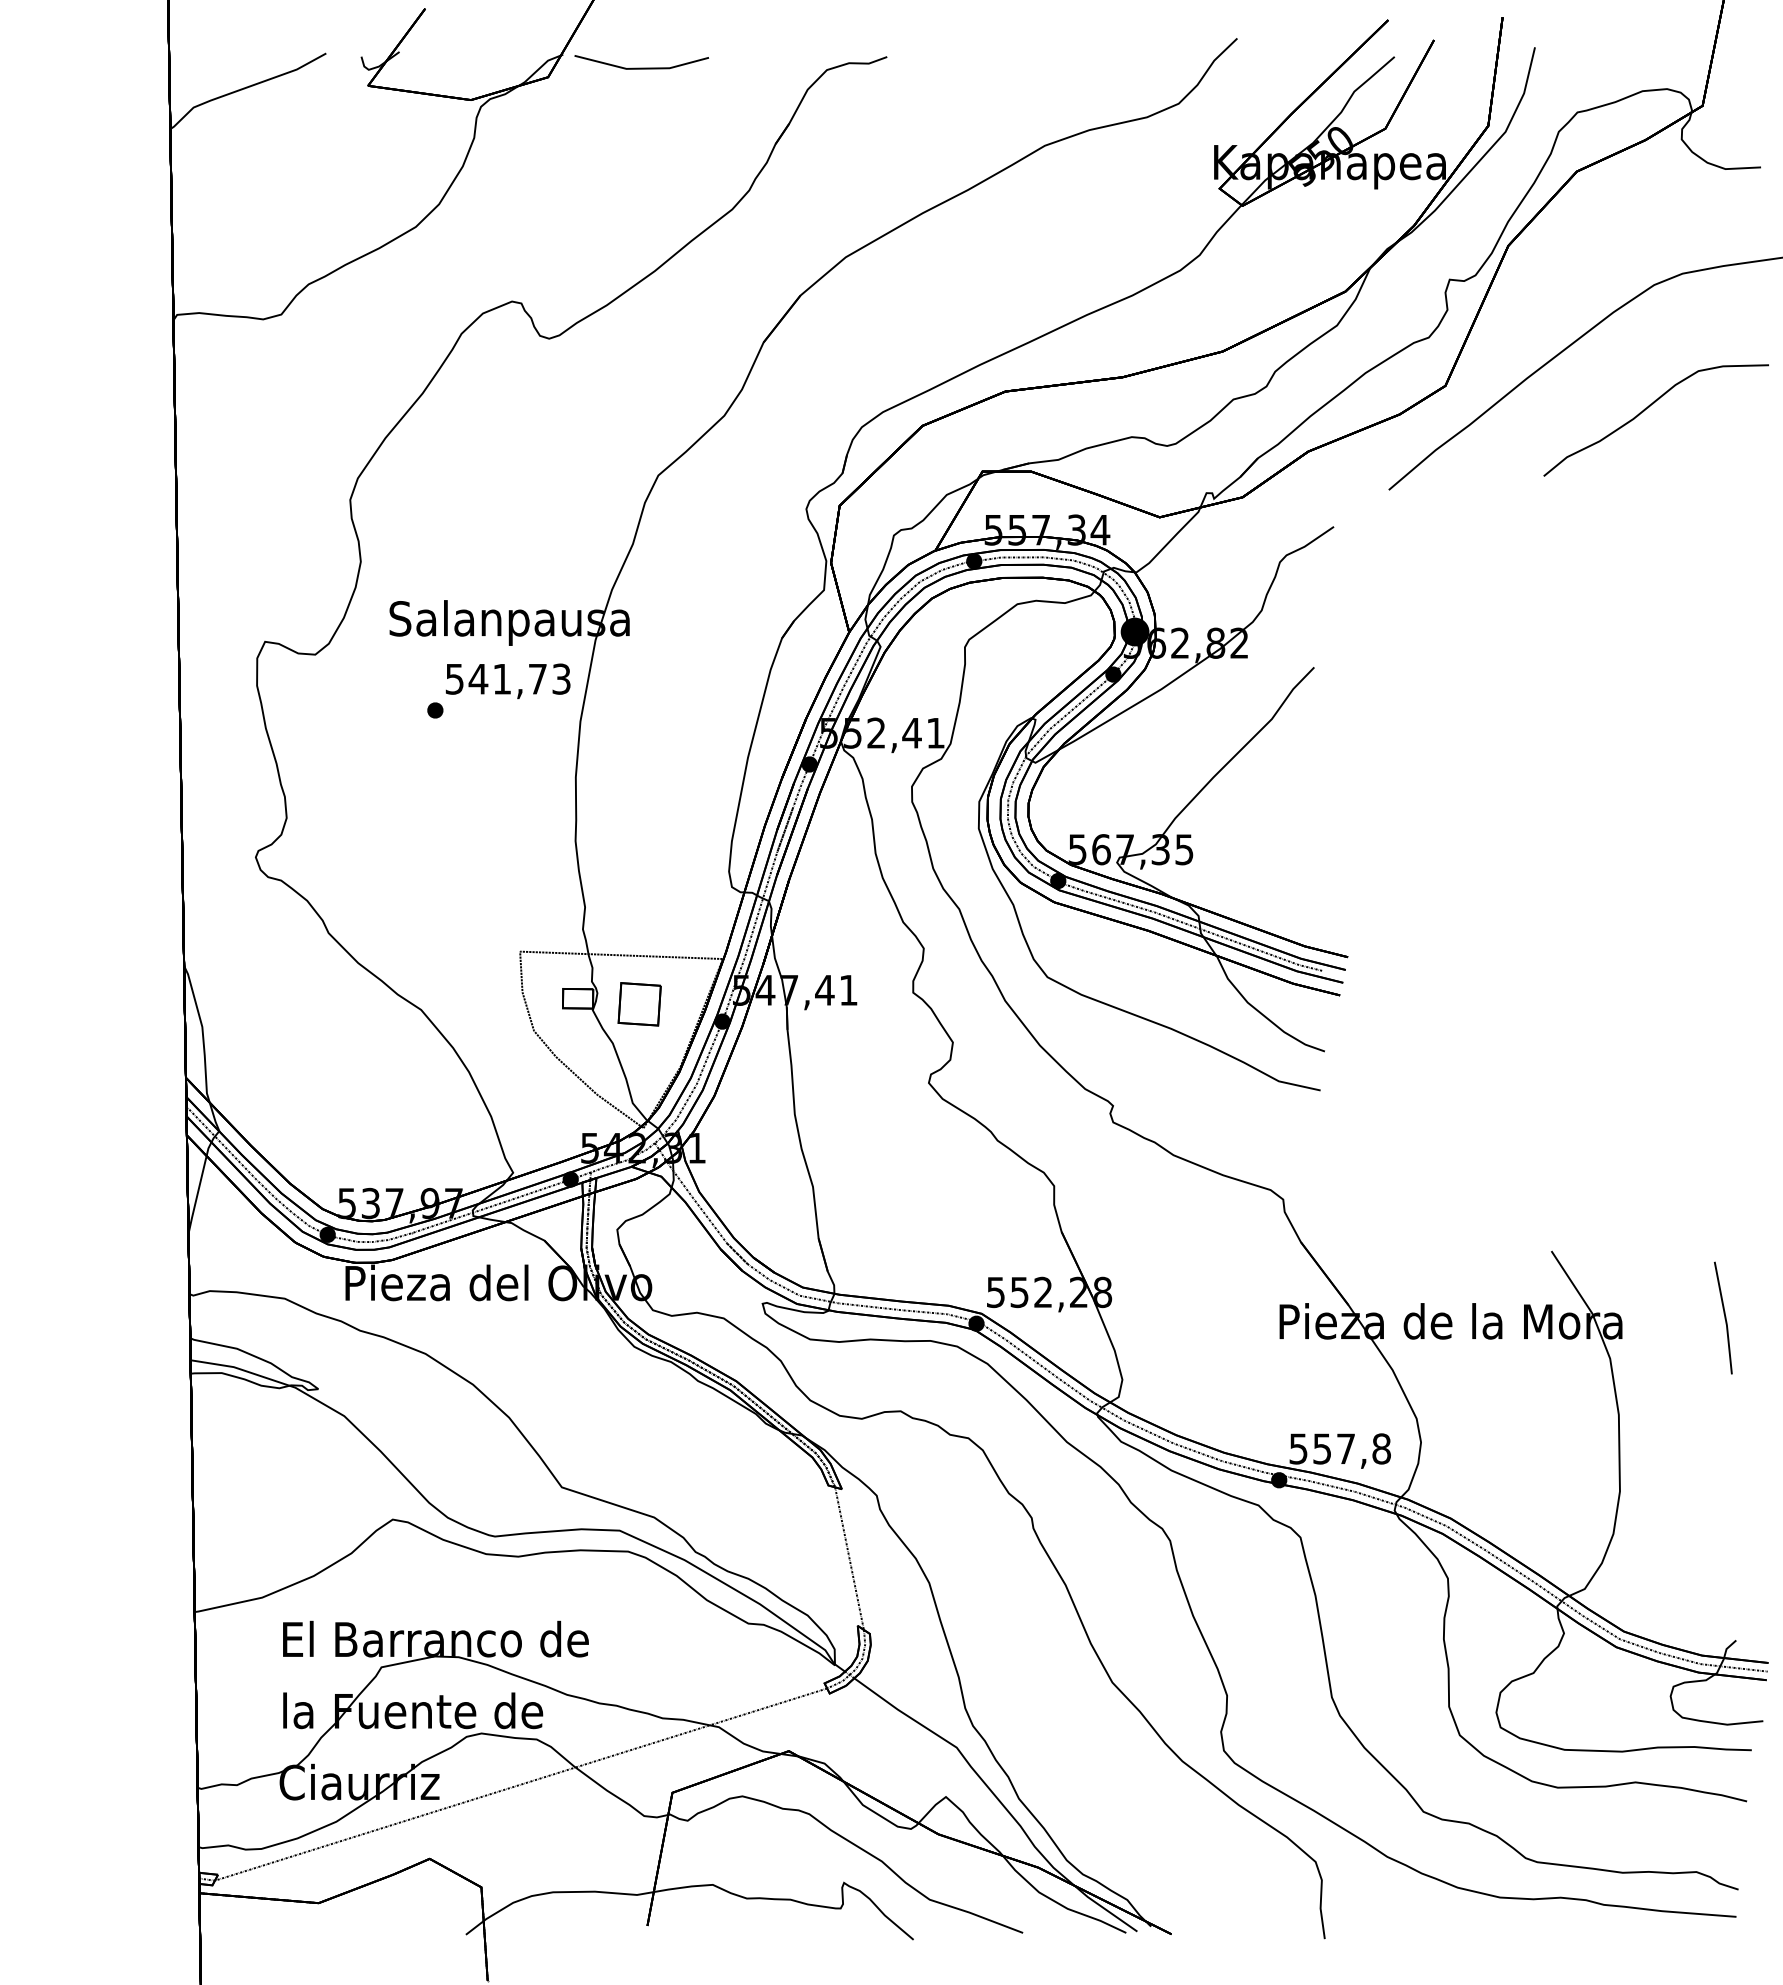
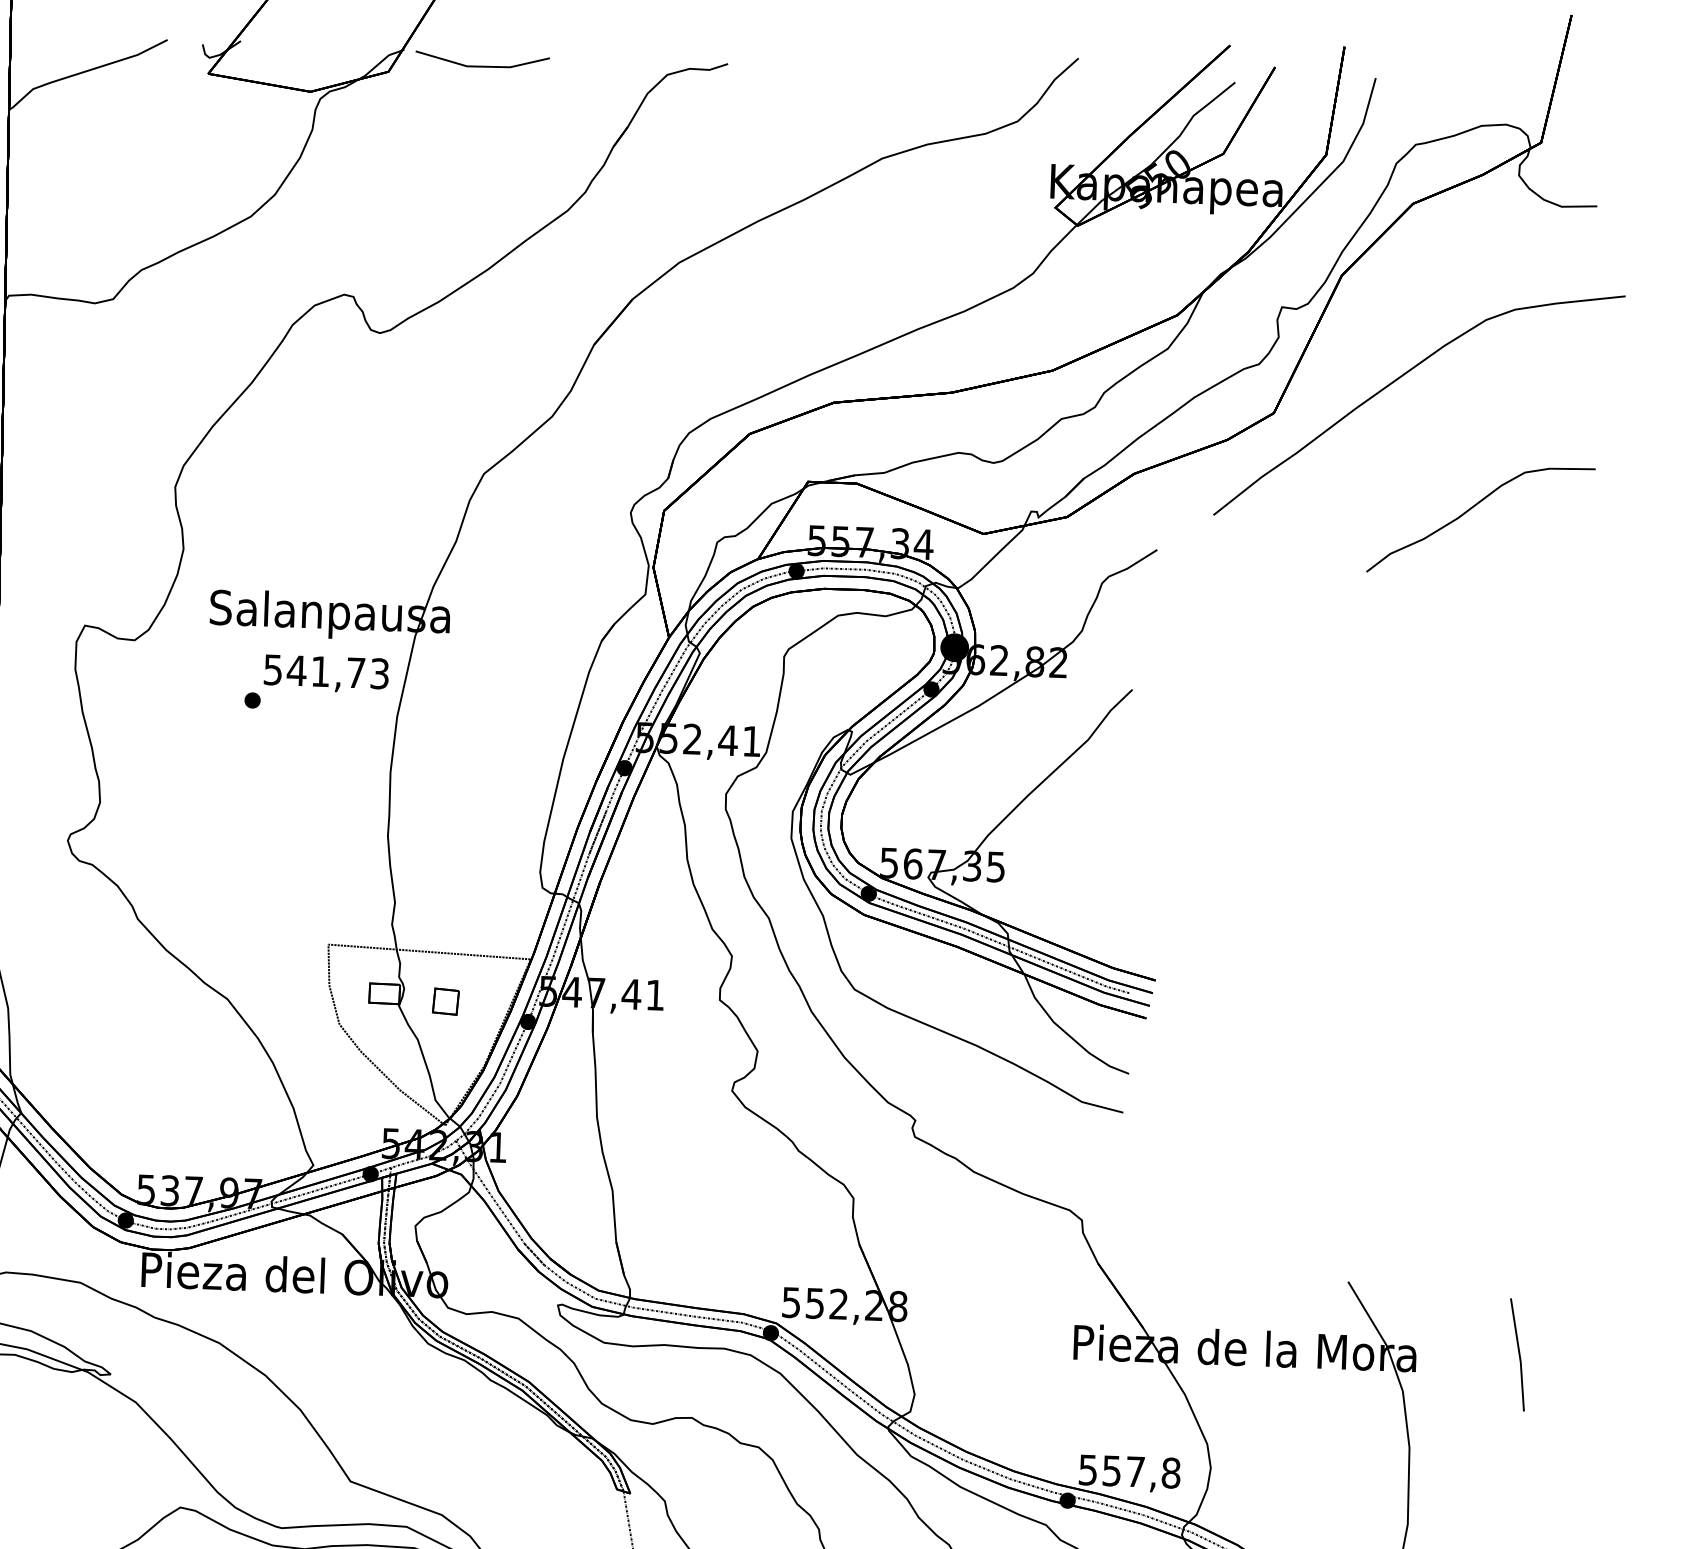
curve: (1648, 408) -> (1473, 508), moved
part: (639, 1004) -> (445, 1001), size x0.6

